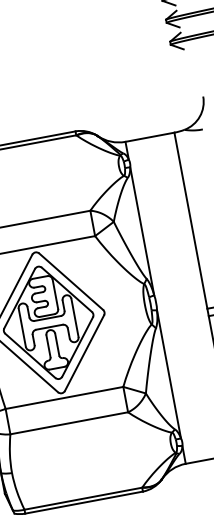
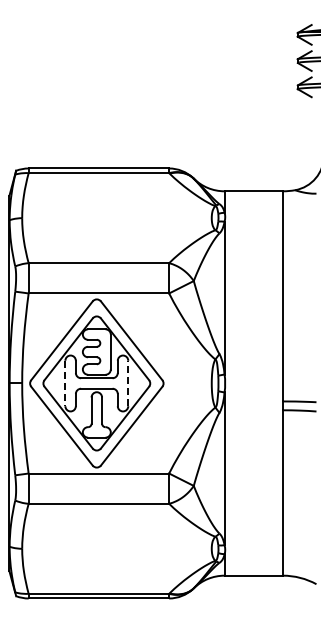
line: (75, 317) -> (128, 383), solid -> dashed
line: (22, 327) -> (65, 383), solid -> dashed

